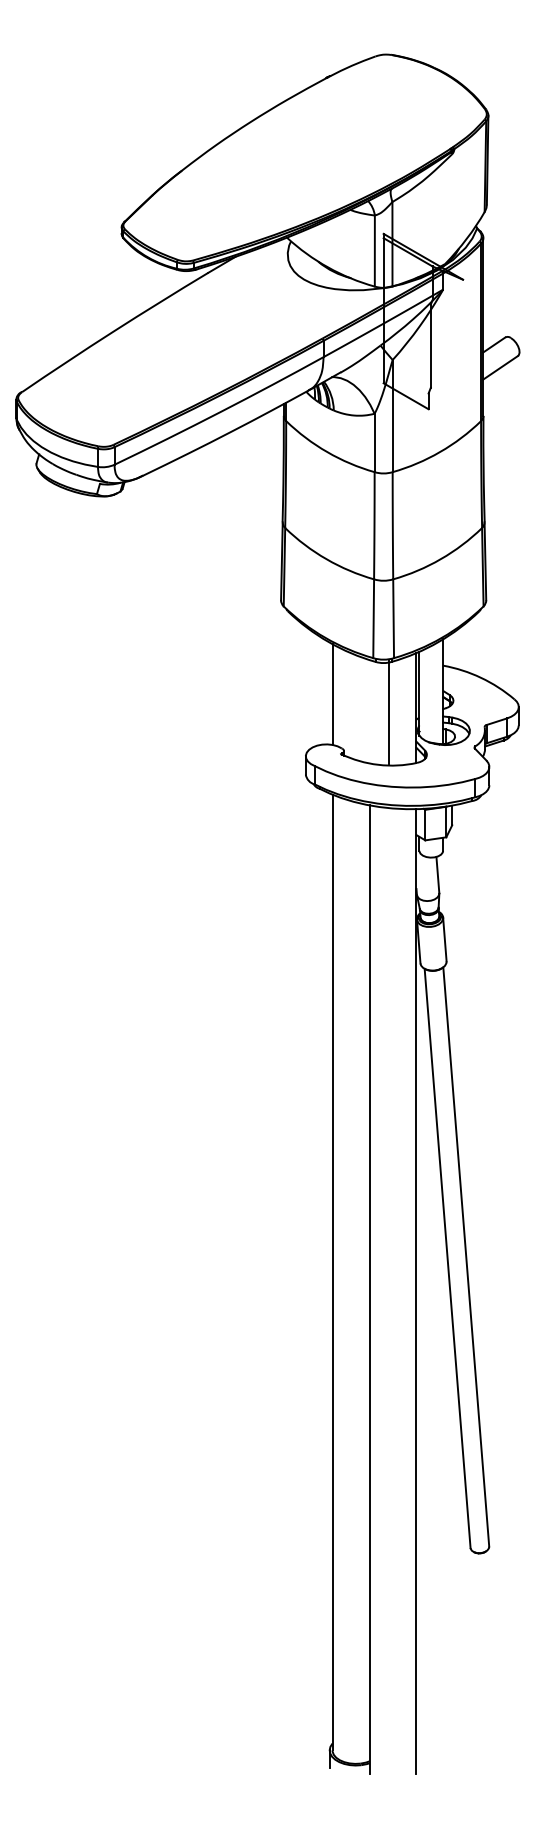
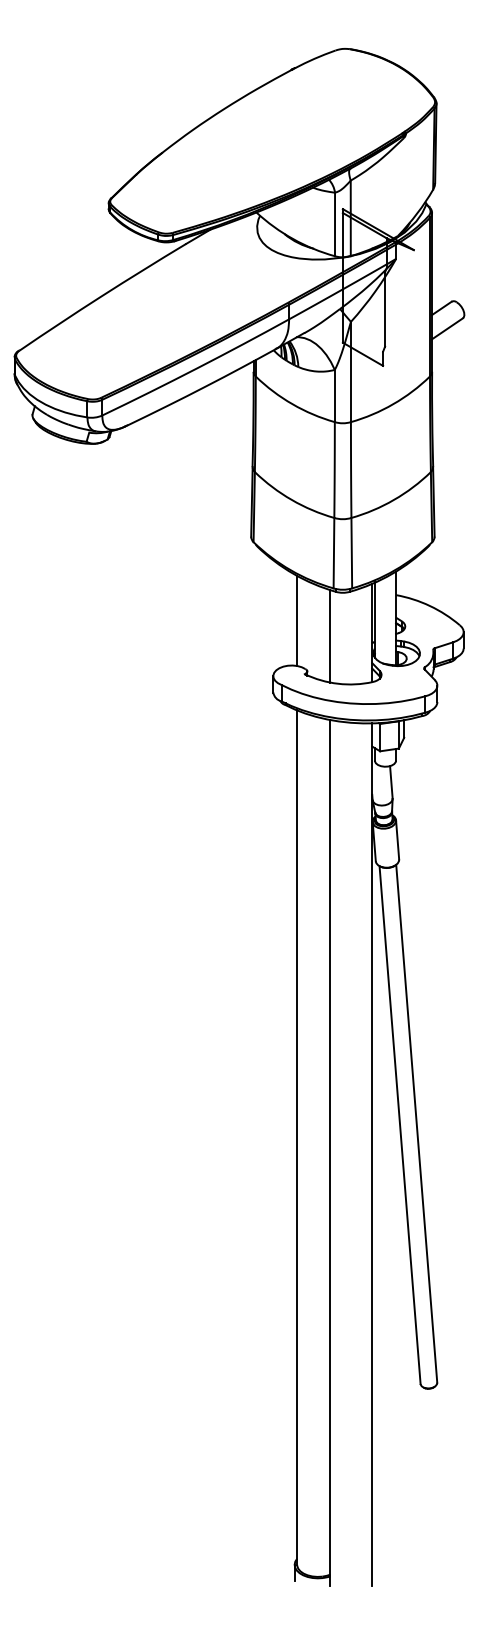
line: (388, 711) -> (330, 636), moved

